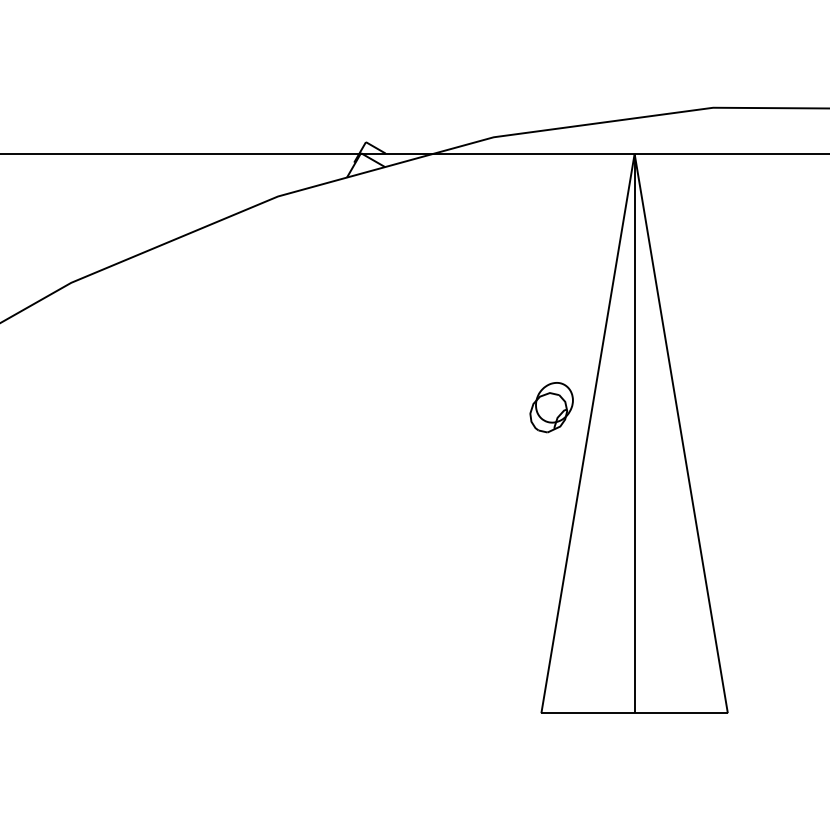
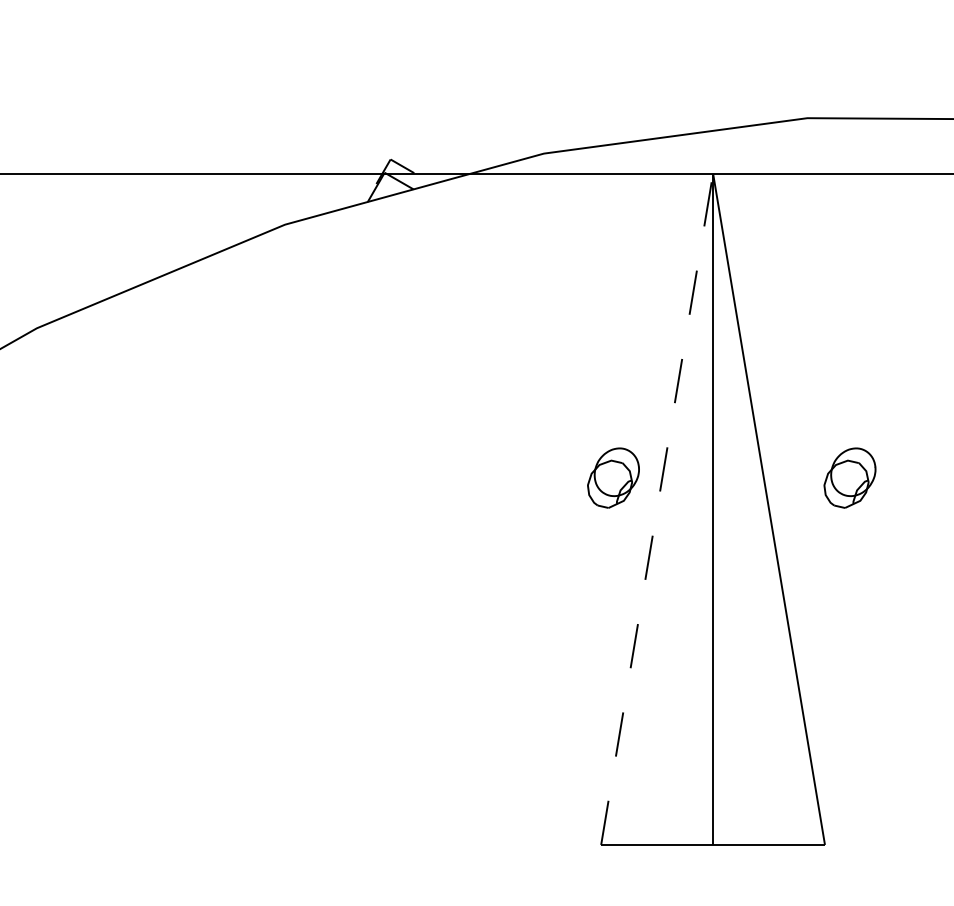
part: (748, 407) -> (849, 477), added
line: (588, 433) -> (657, 509), solid -> dashed

